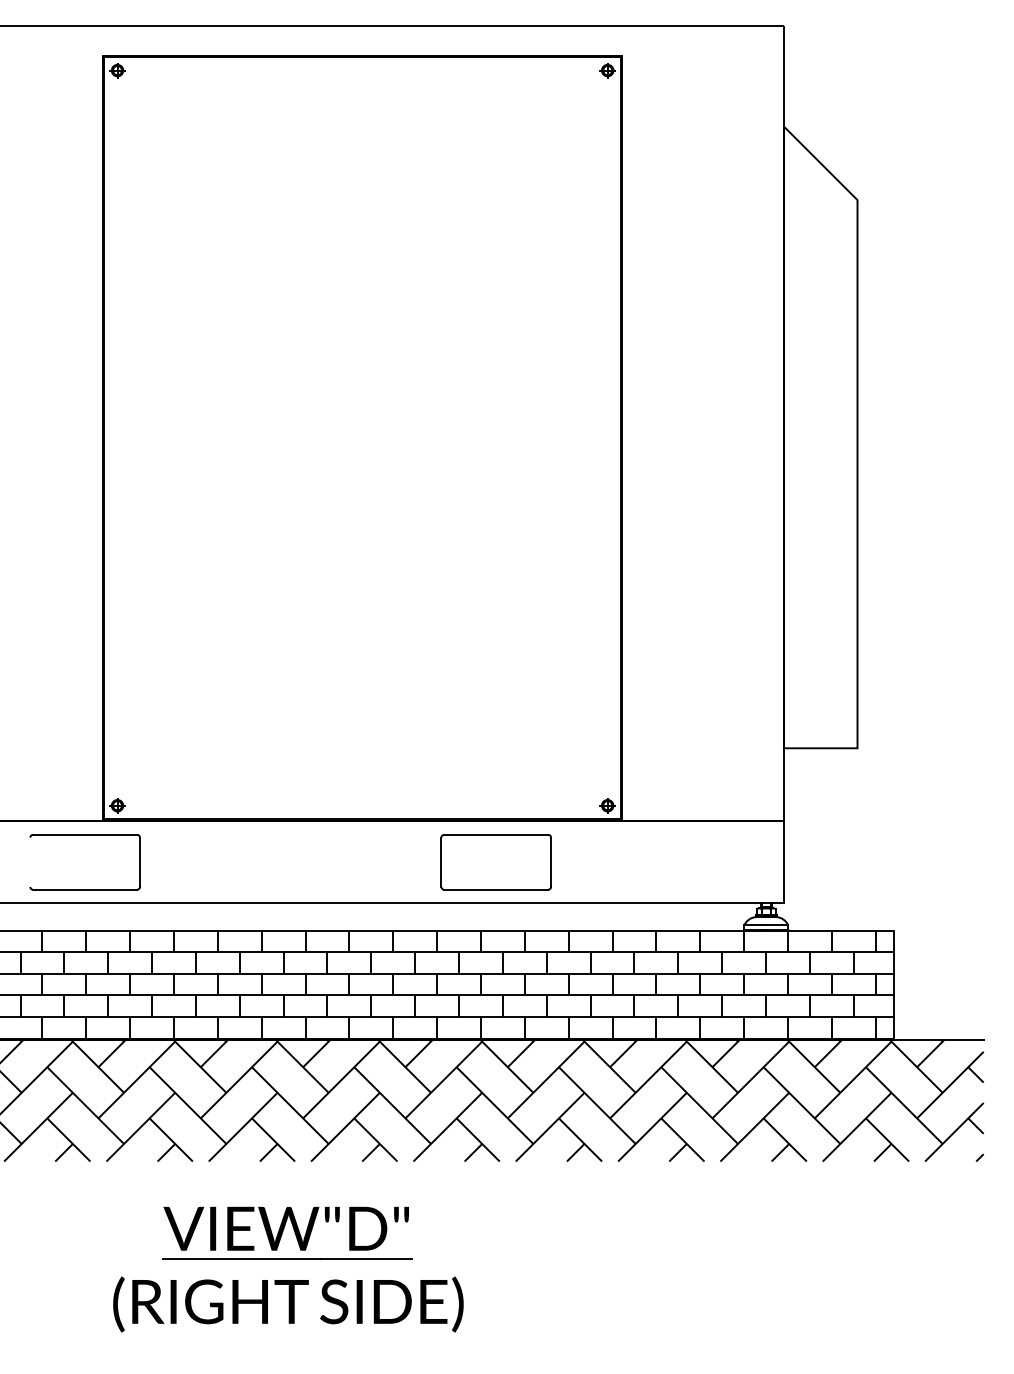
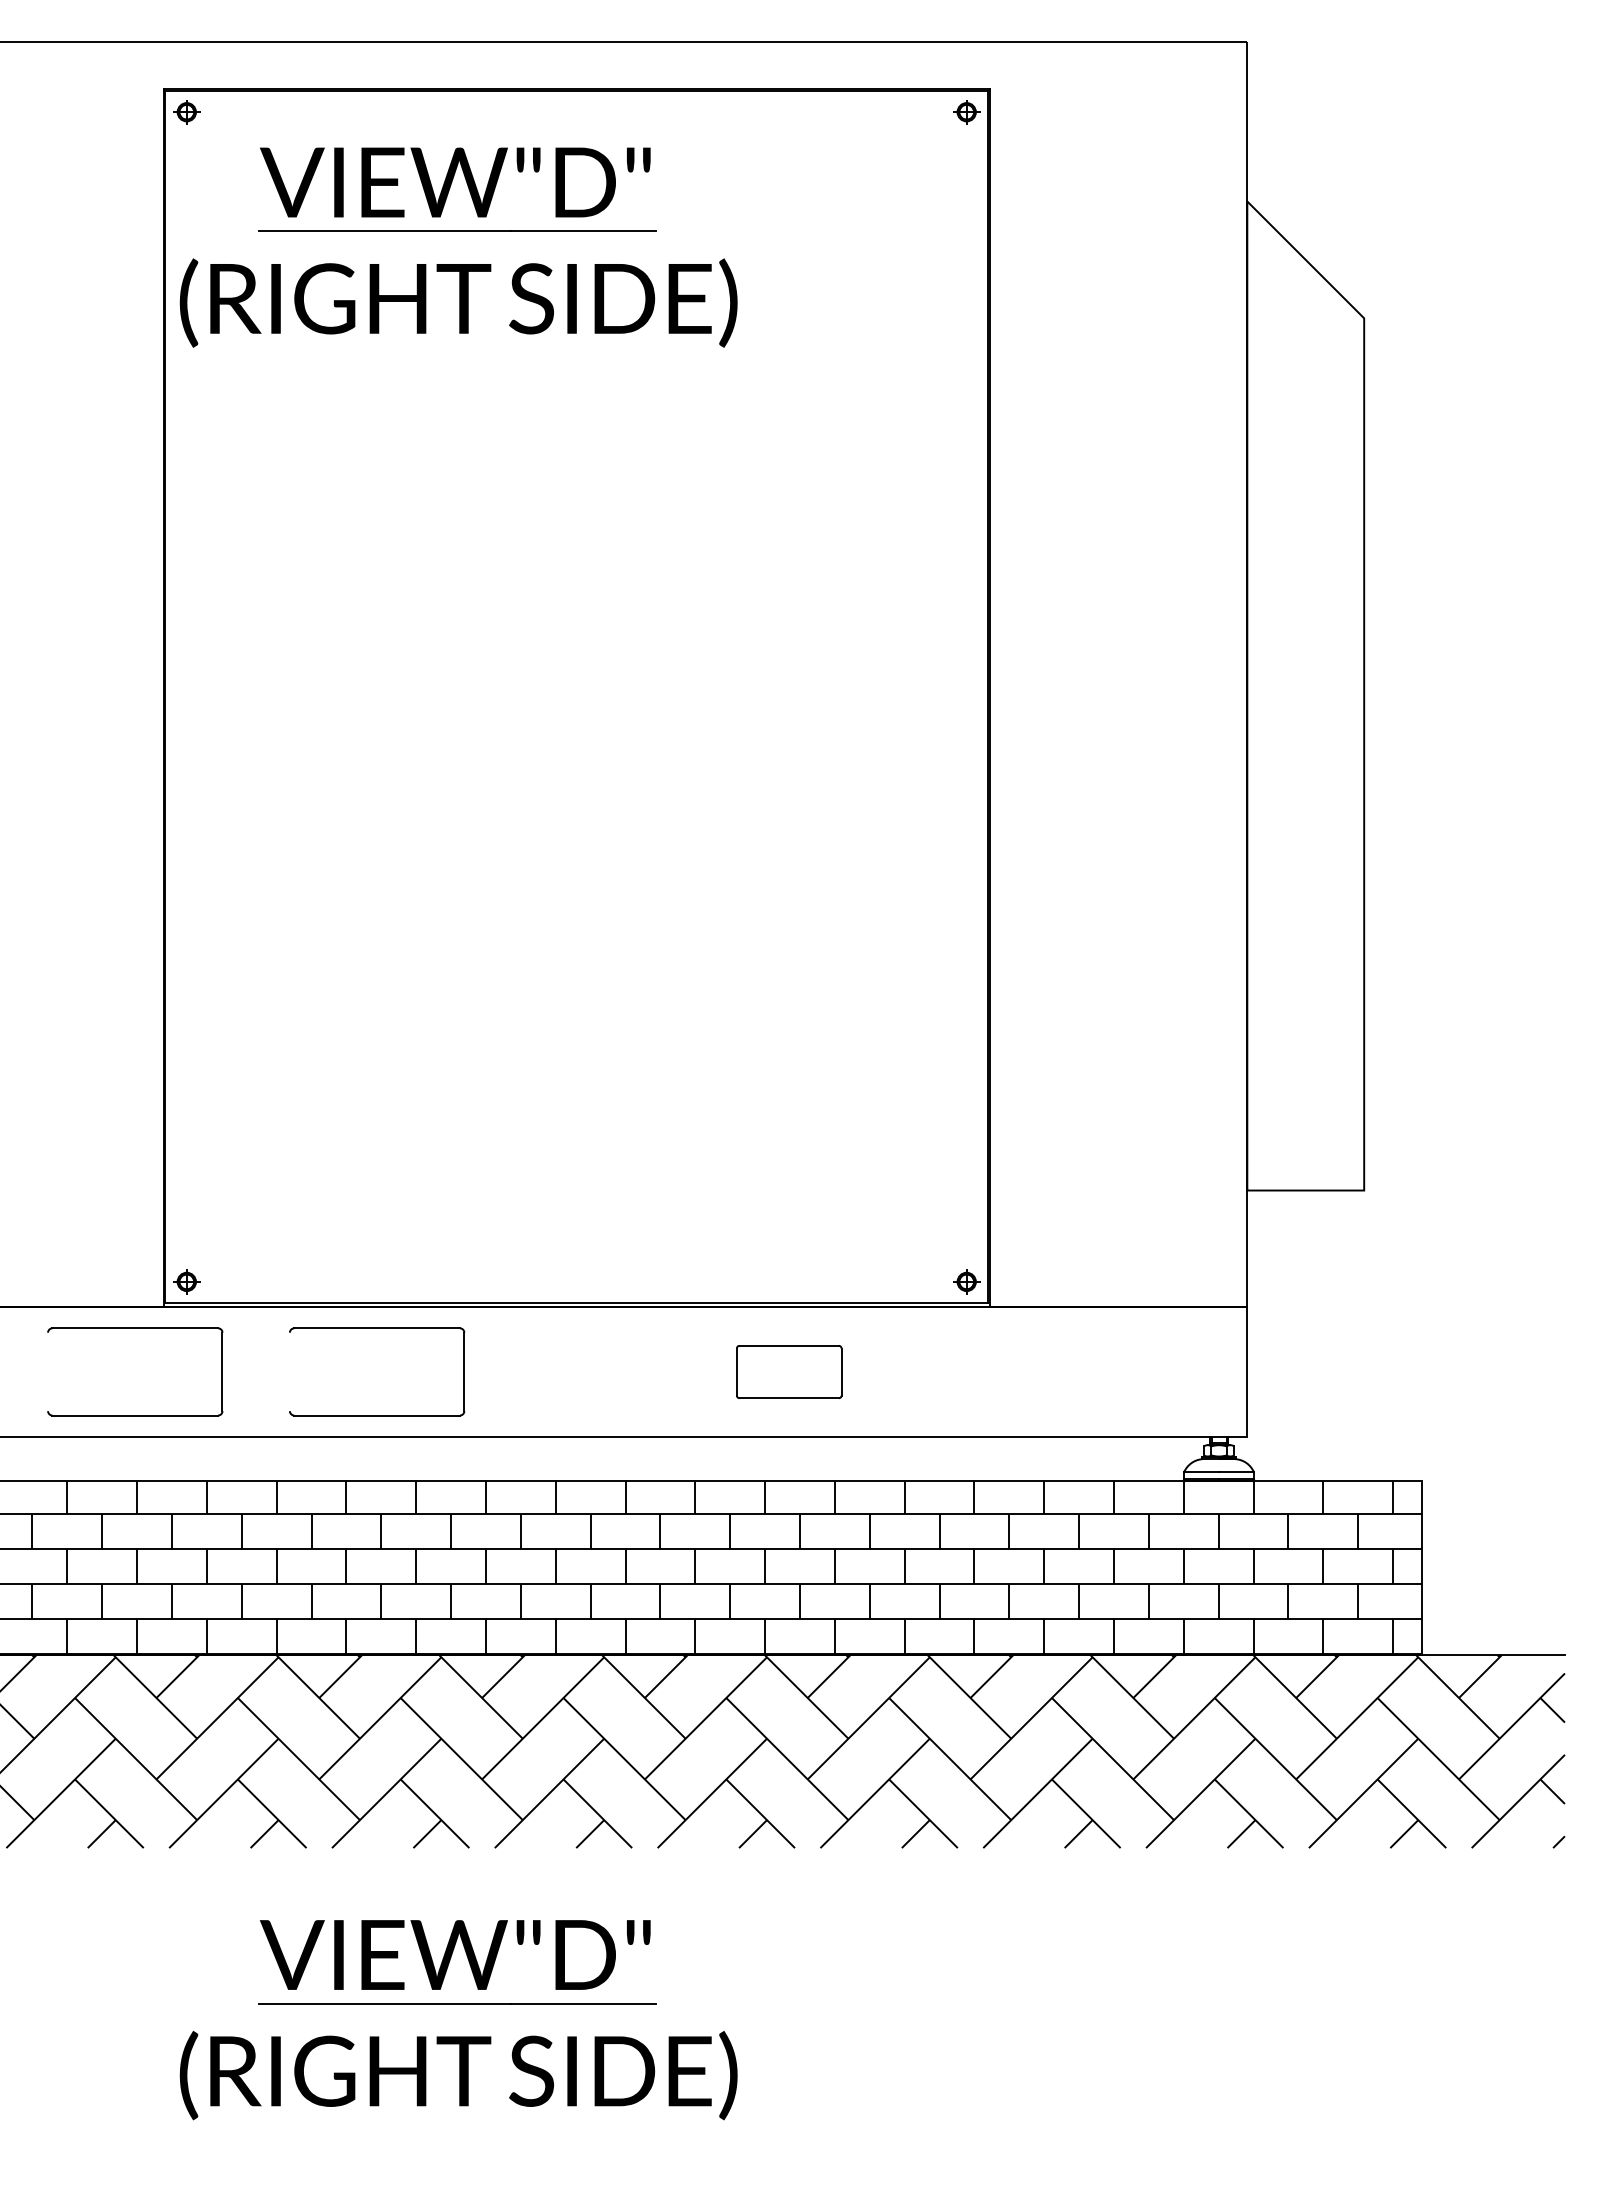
part: (288, 145) -> (458, 231), added
part: (236, 835) -> (376, 1329), added
part: (495, 862) -> (788, 1372), size x0.6

